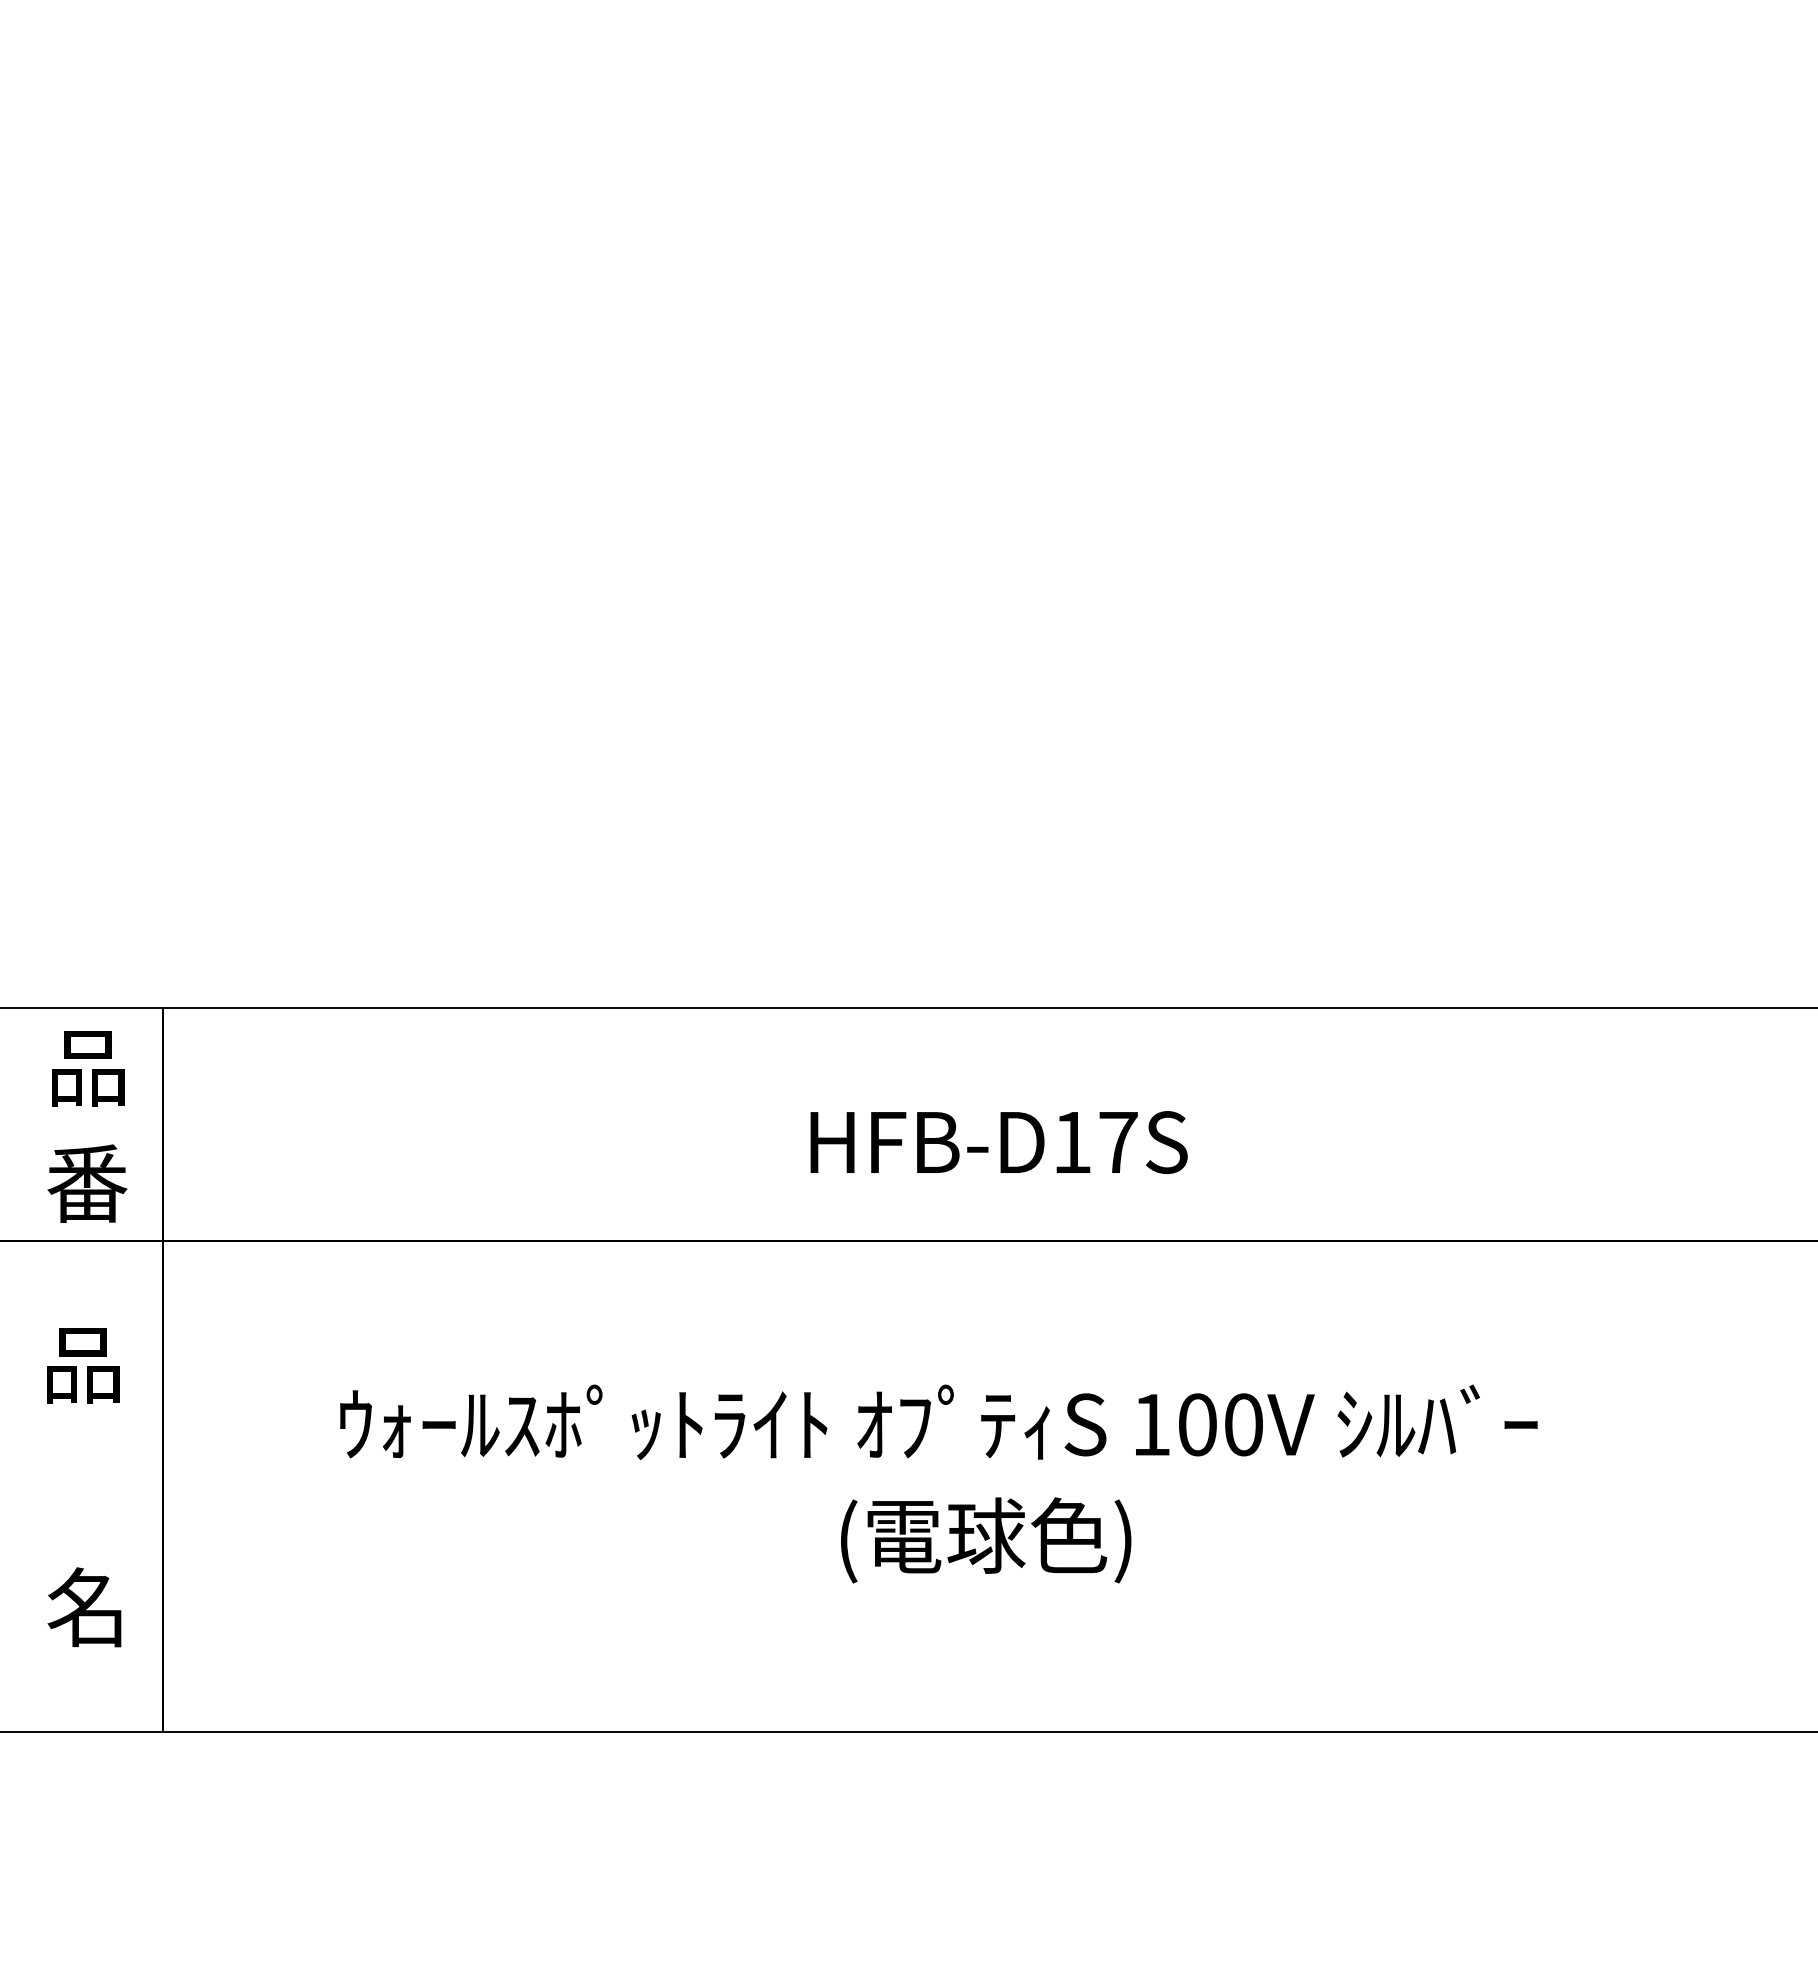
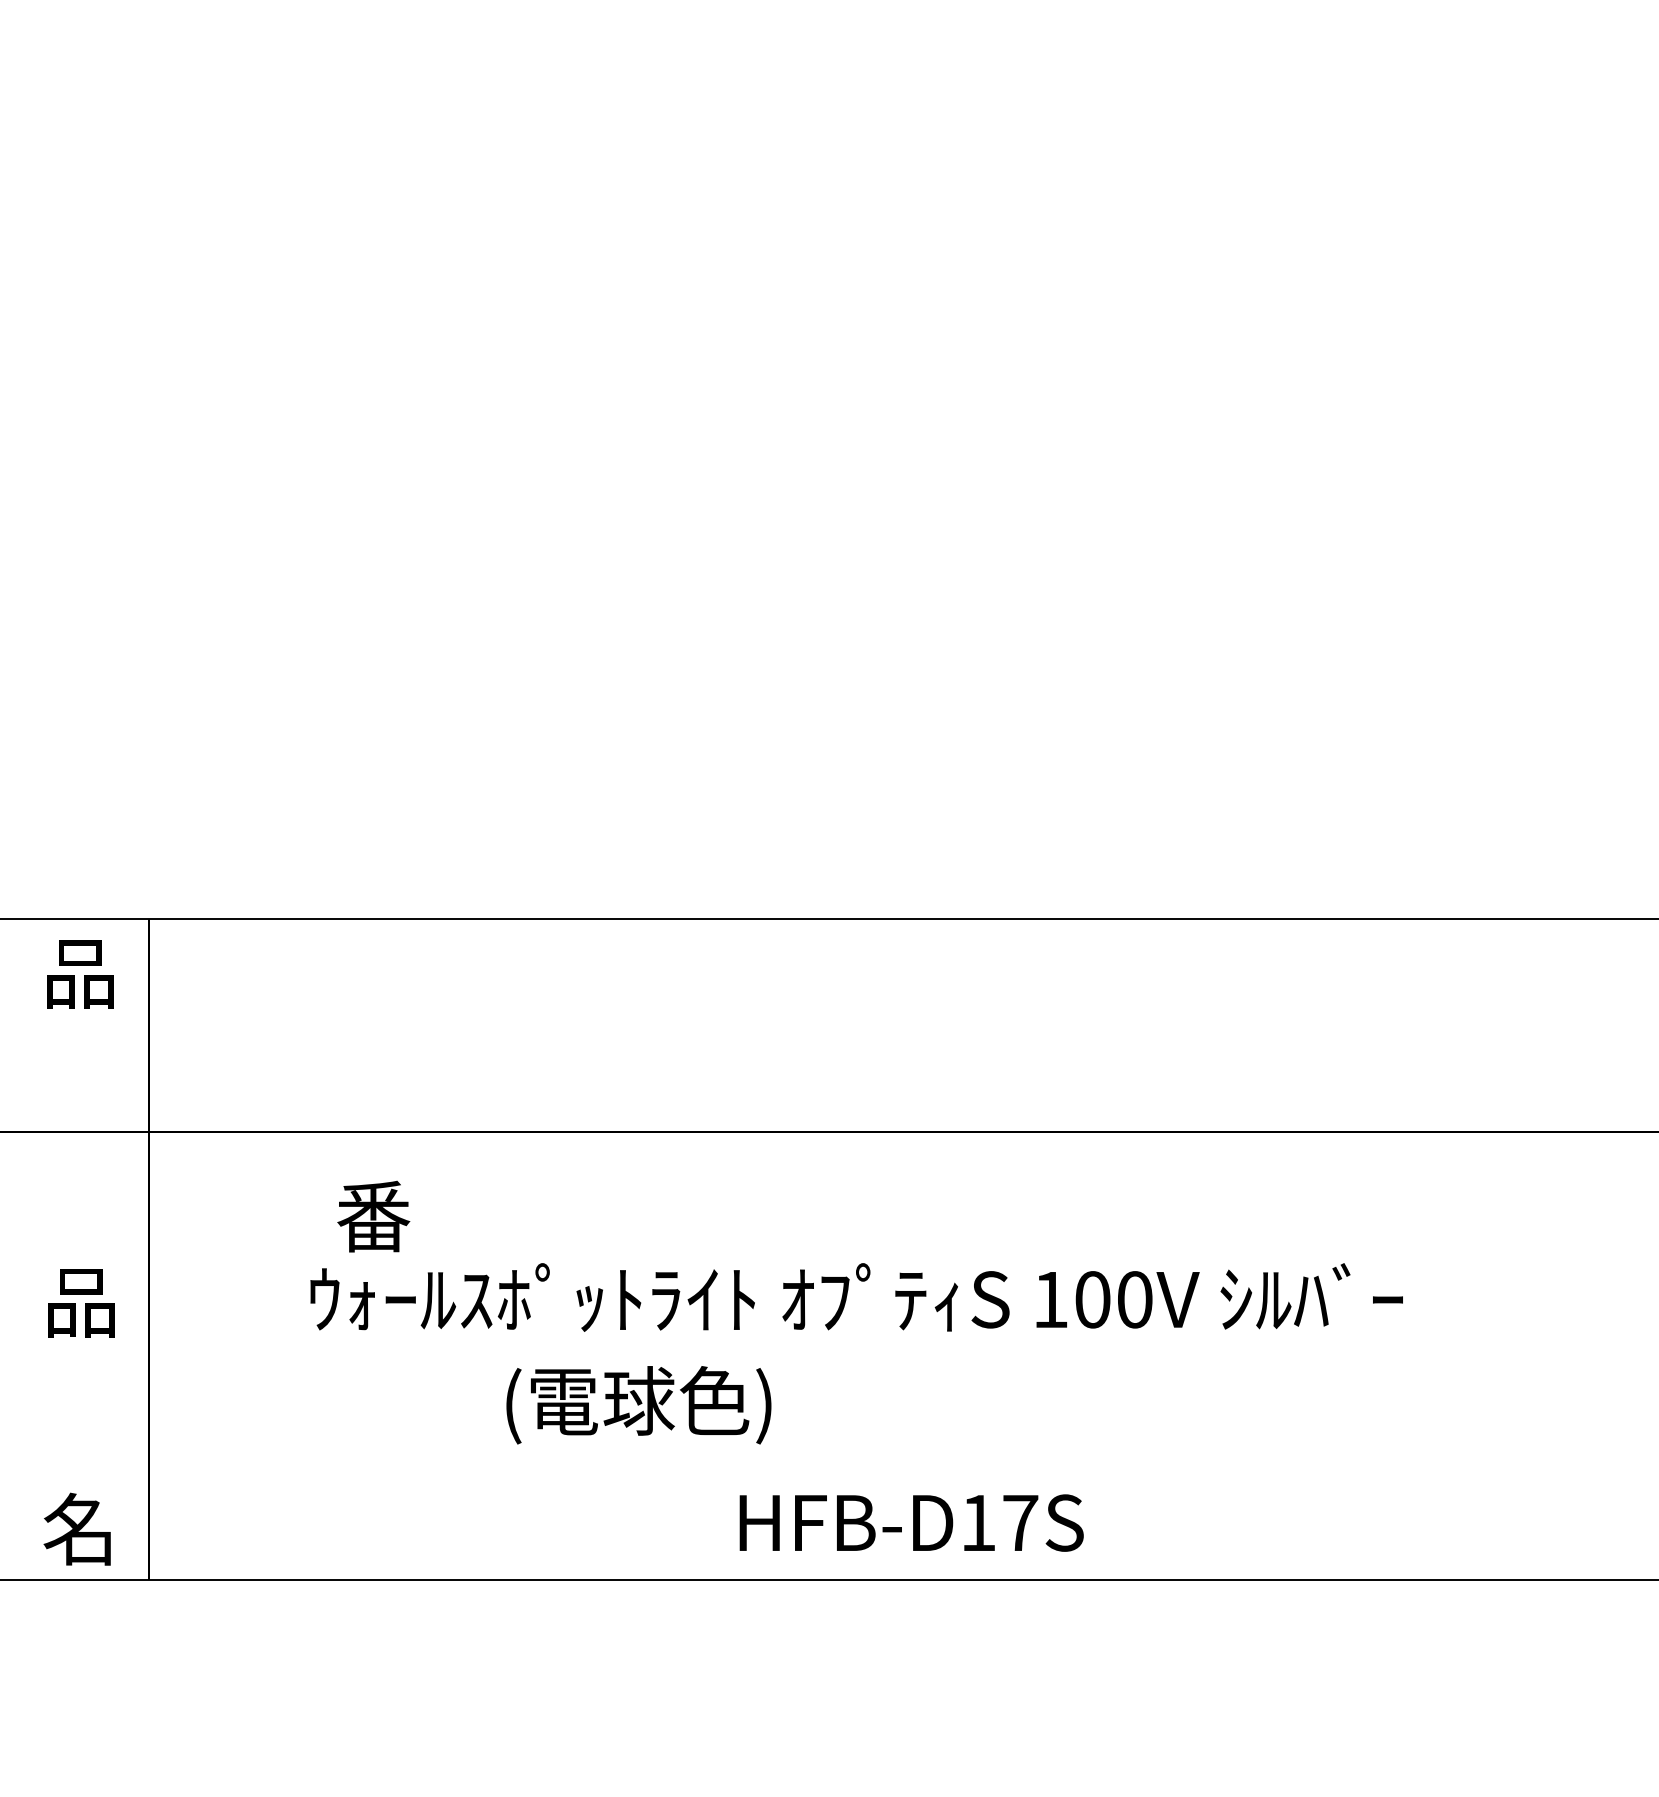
text: (998, 1142) -> (911, 1523), moved
text: (87, 1183) -> (373, 1216), moved
text: (83, 1365) -> (81, 1303), moved
text: (986, 1540) -> (639, 1405), moved
text: (84, 1607) -> (77, 1529), moved

